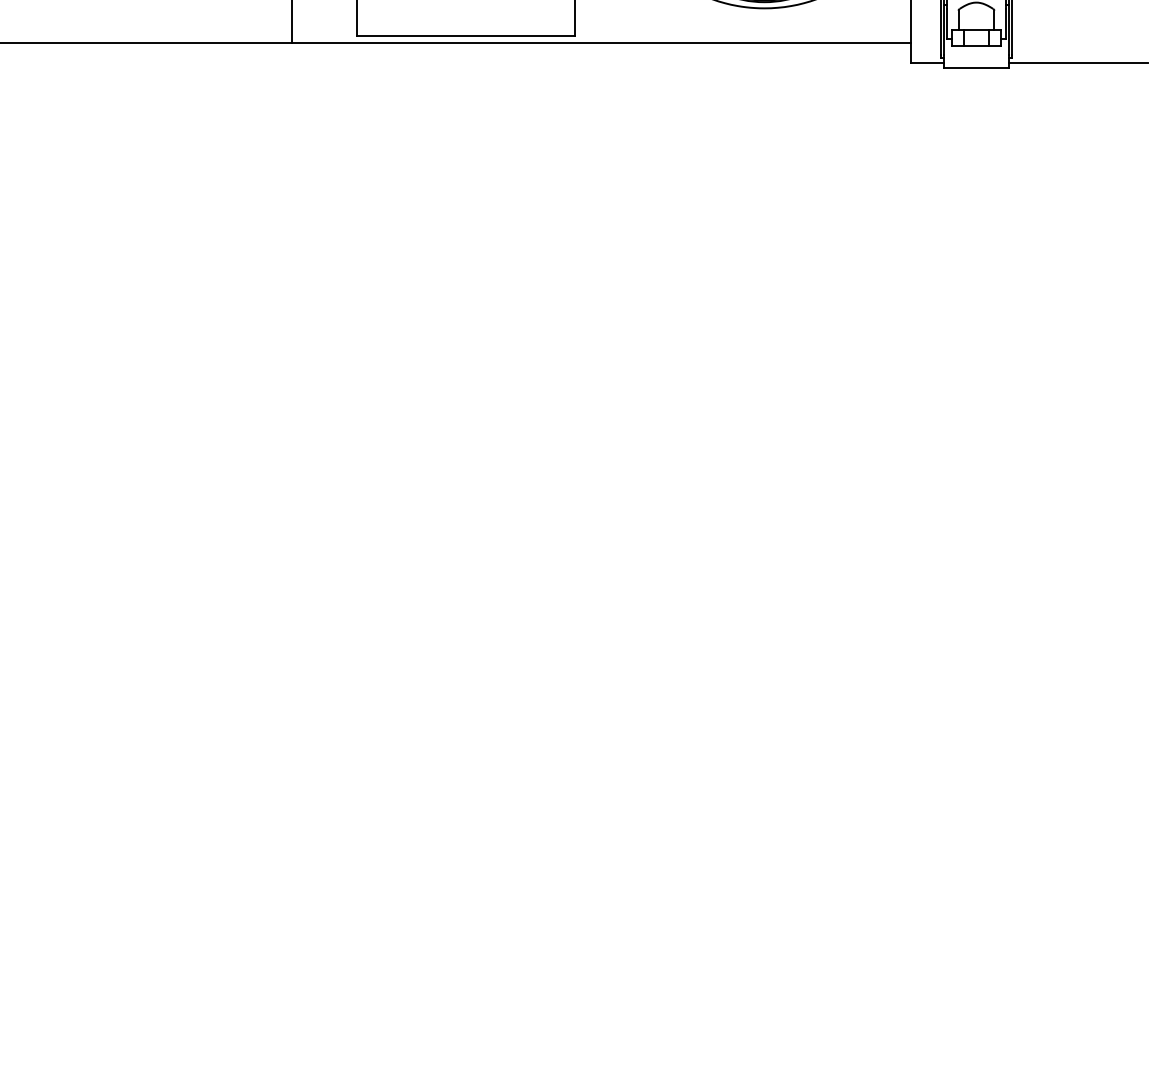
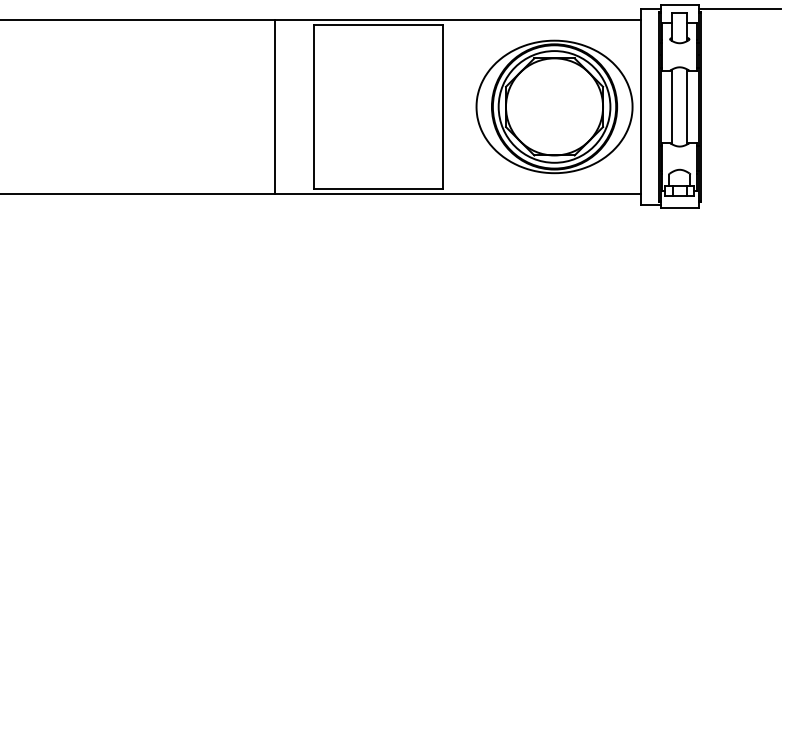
line: (1077, 63) -> (739, 205), removed

